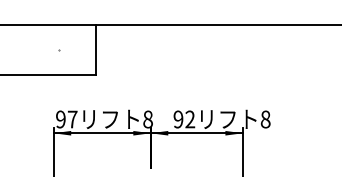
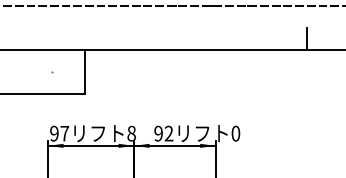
text: (265, 119) -> (235, 133), 8 -> 0

